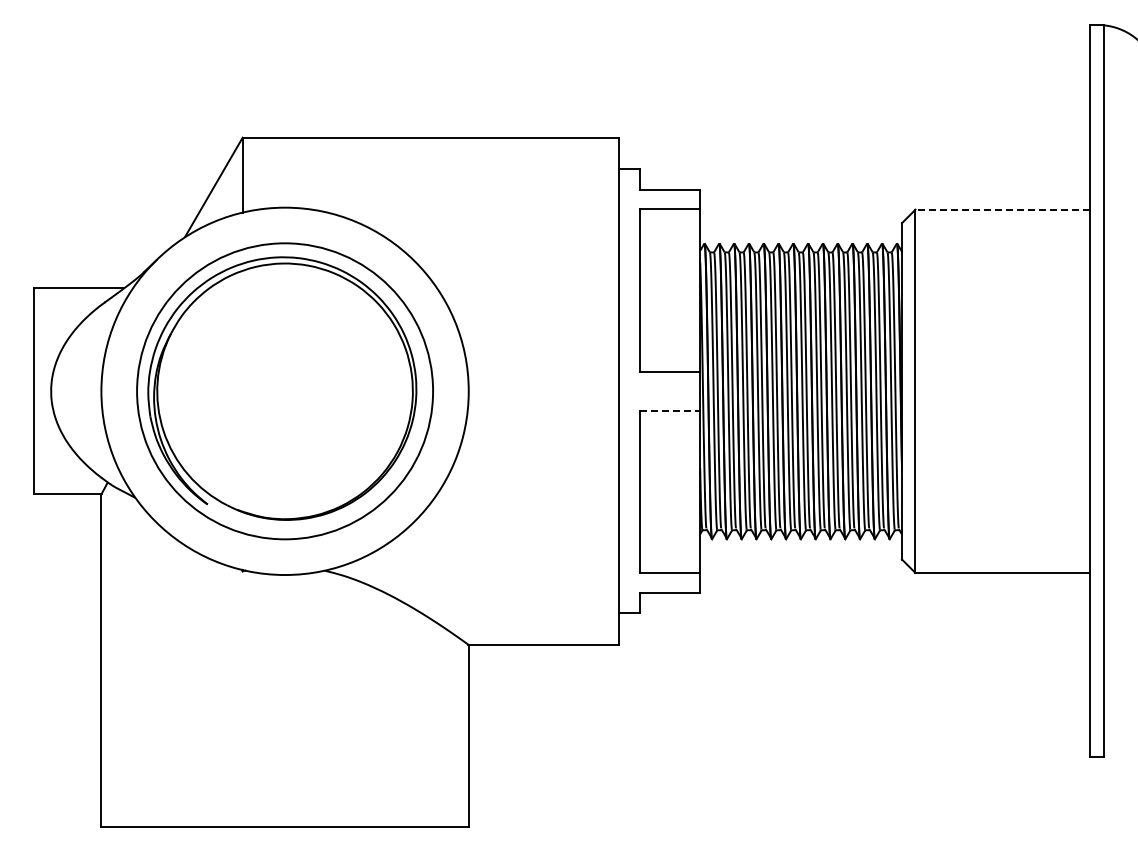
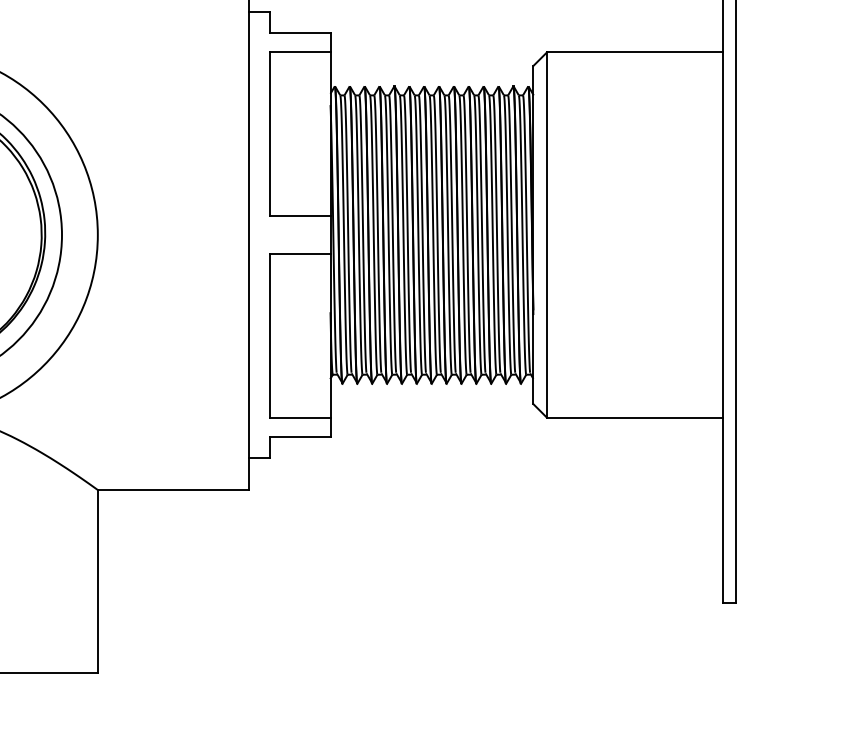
line: (1002, 209) -> (634, 52), dashed -> solid
line: (670, 410) -> (300, 254), dashed -> solid

